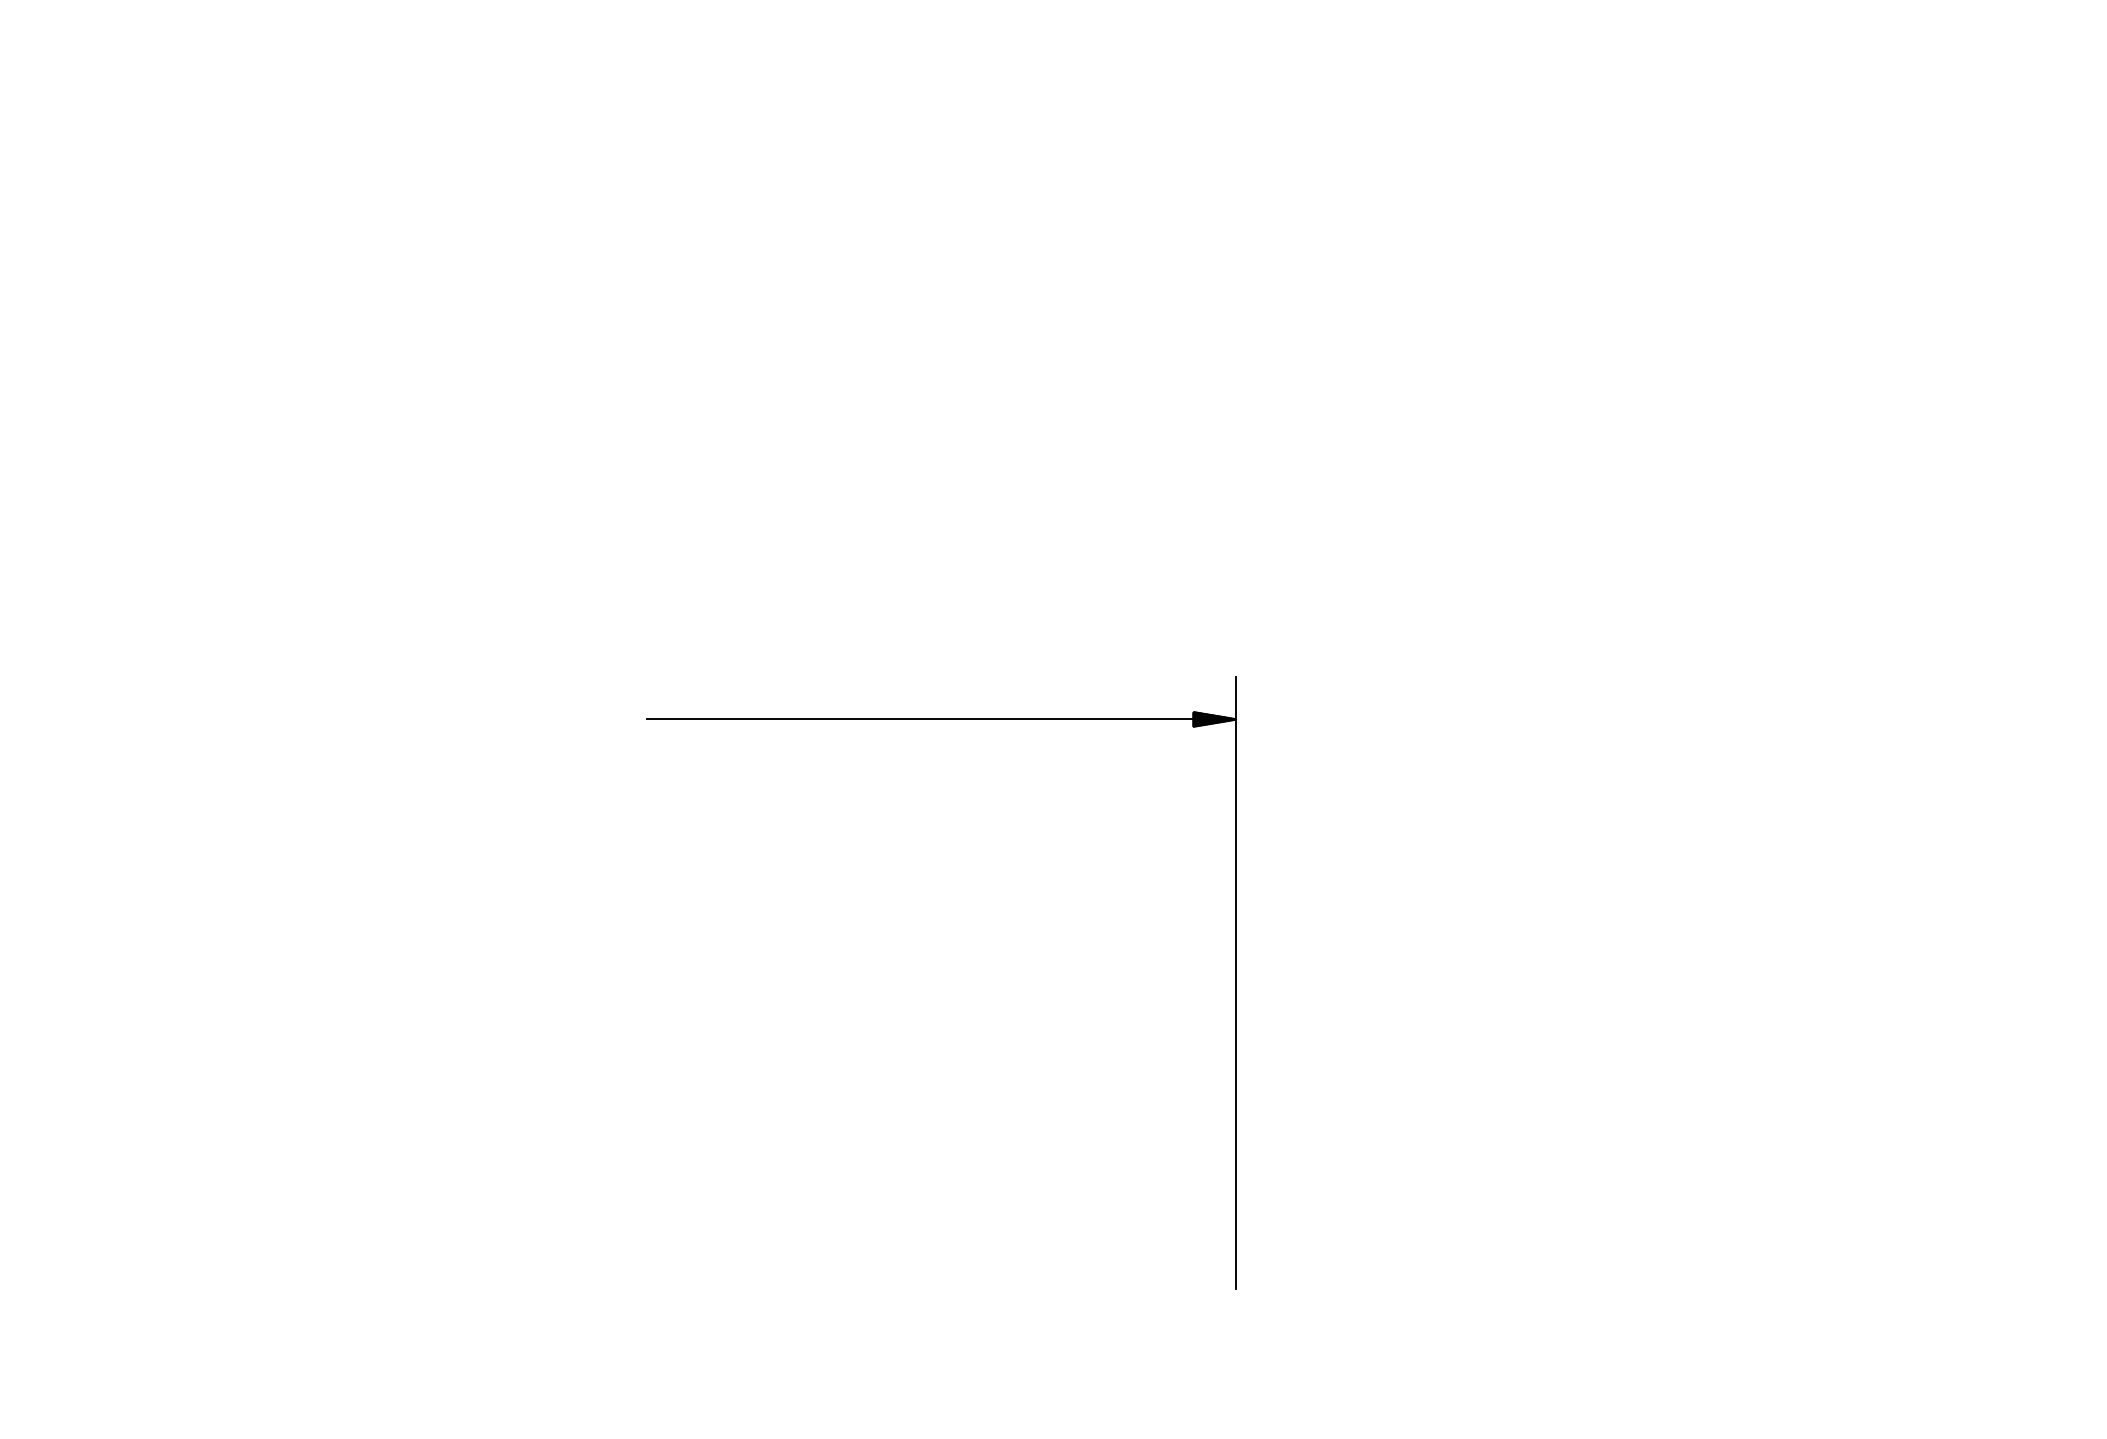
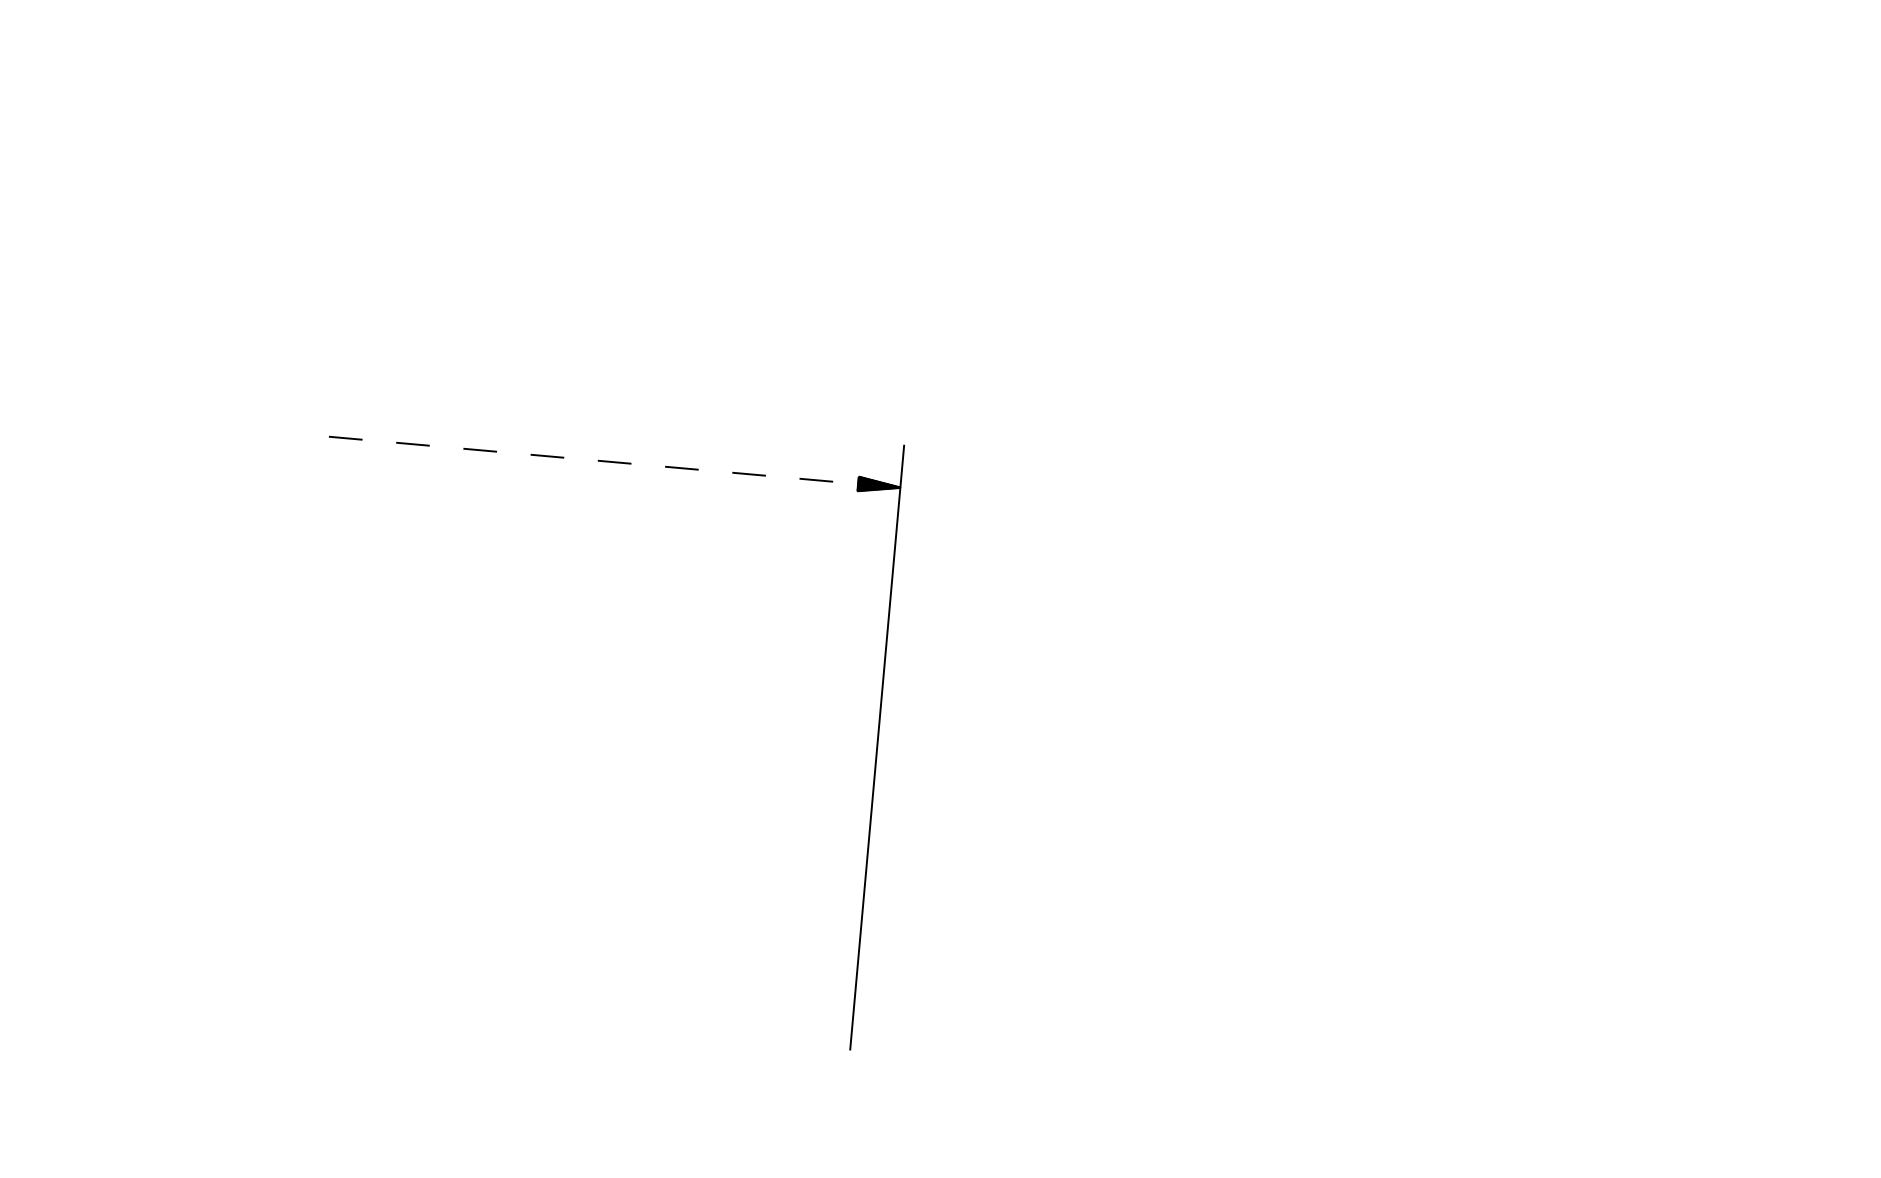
line: (941, 719) -> (609, 461), solid -> dashed

